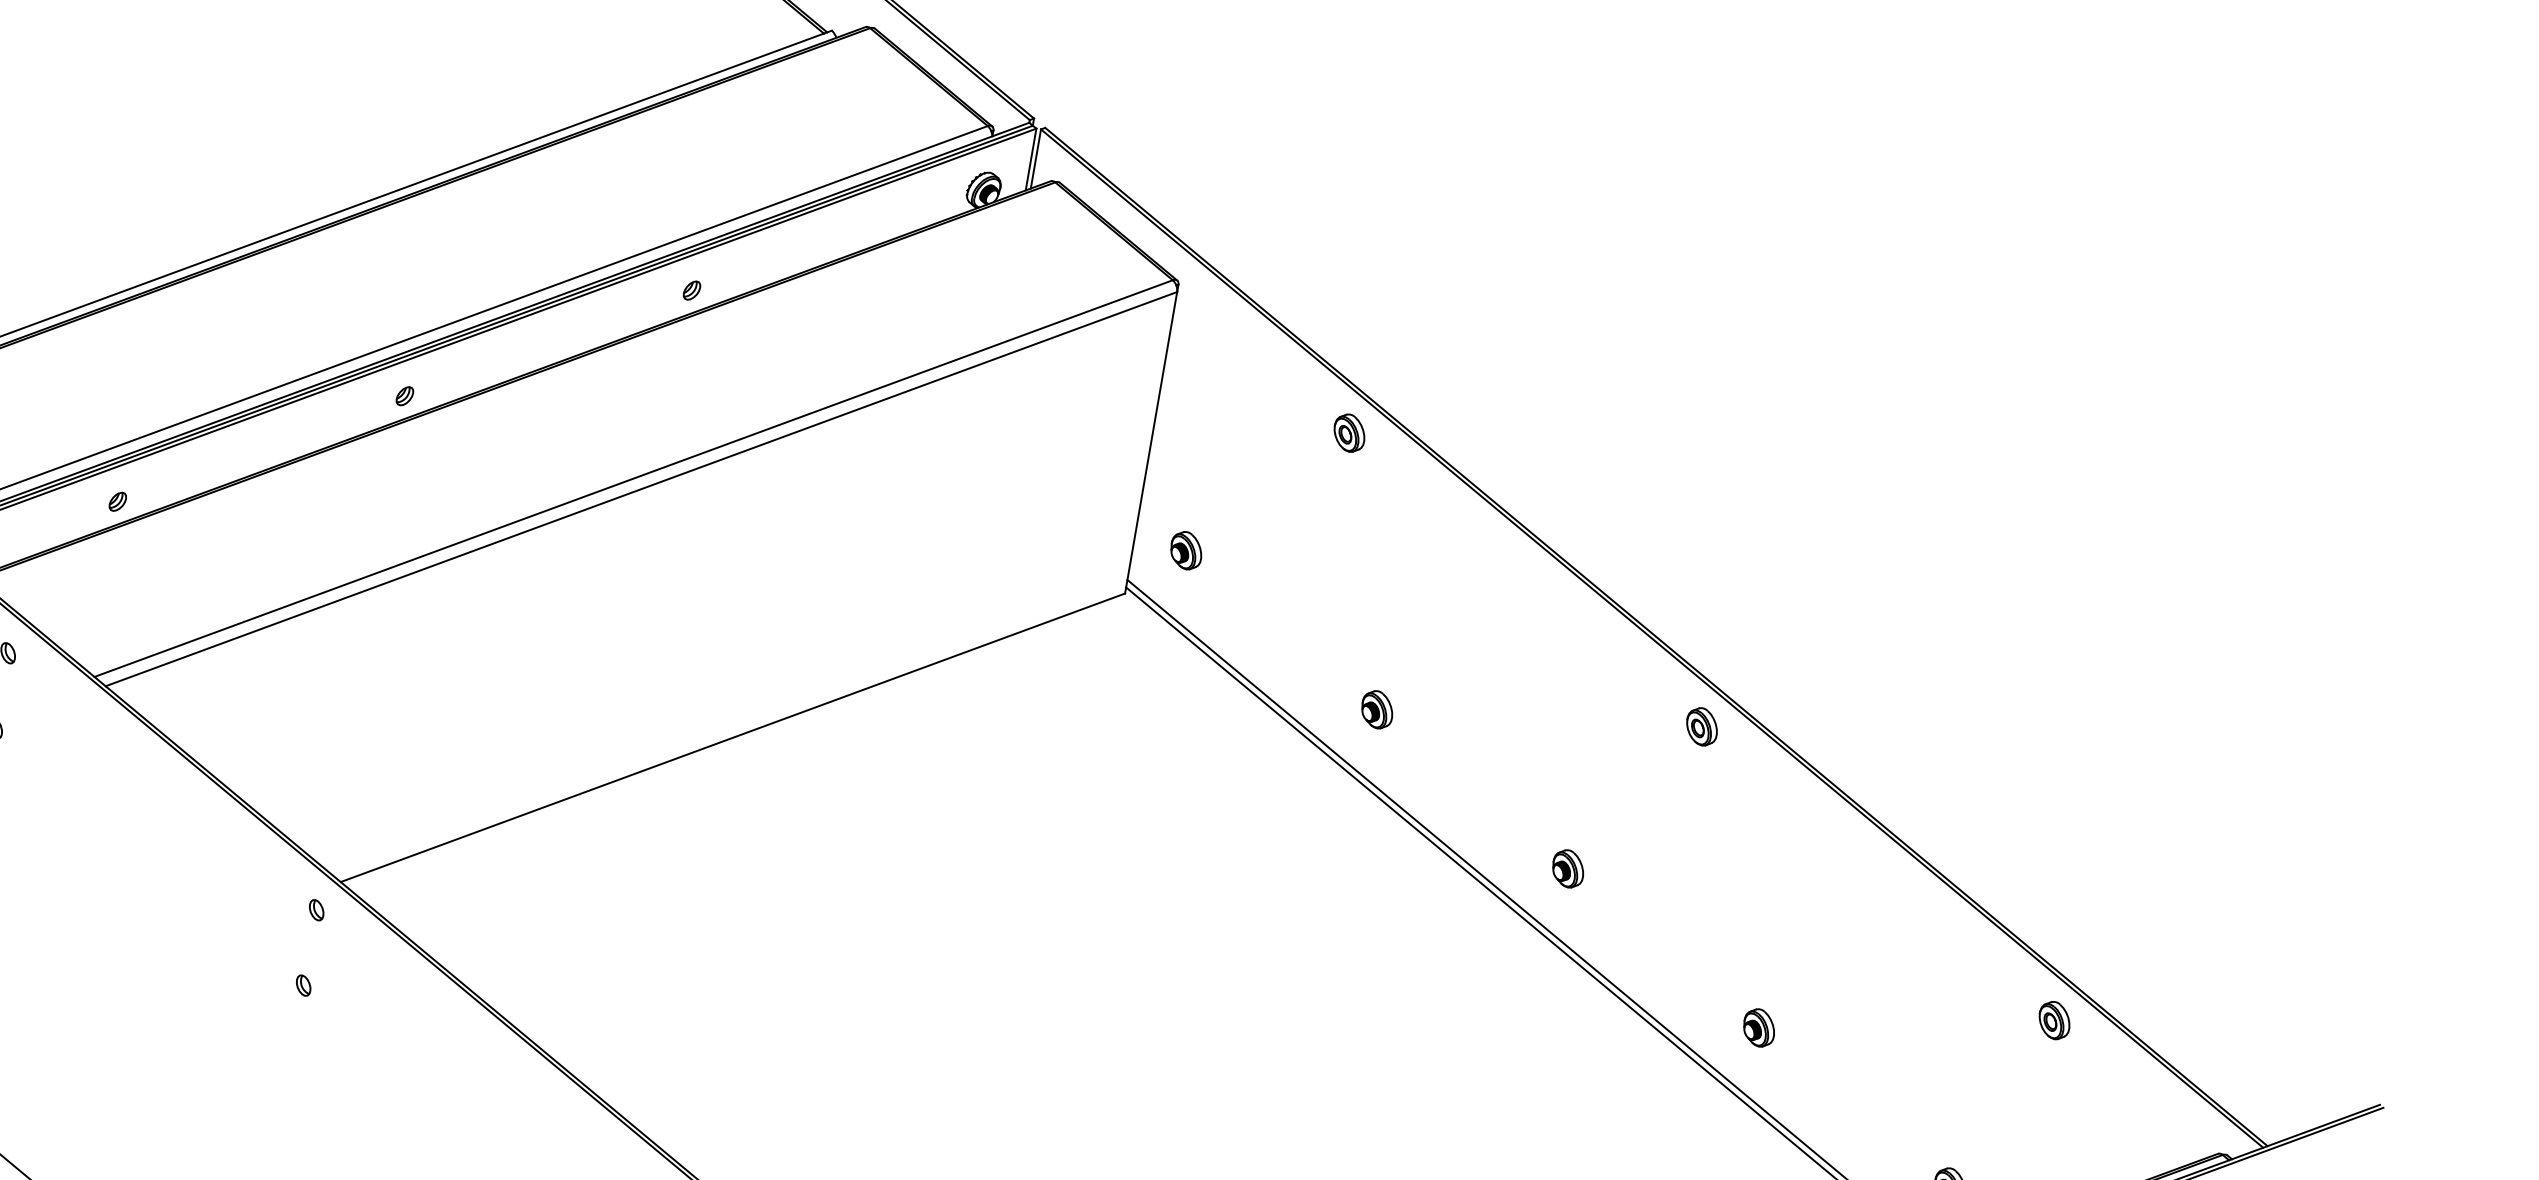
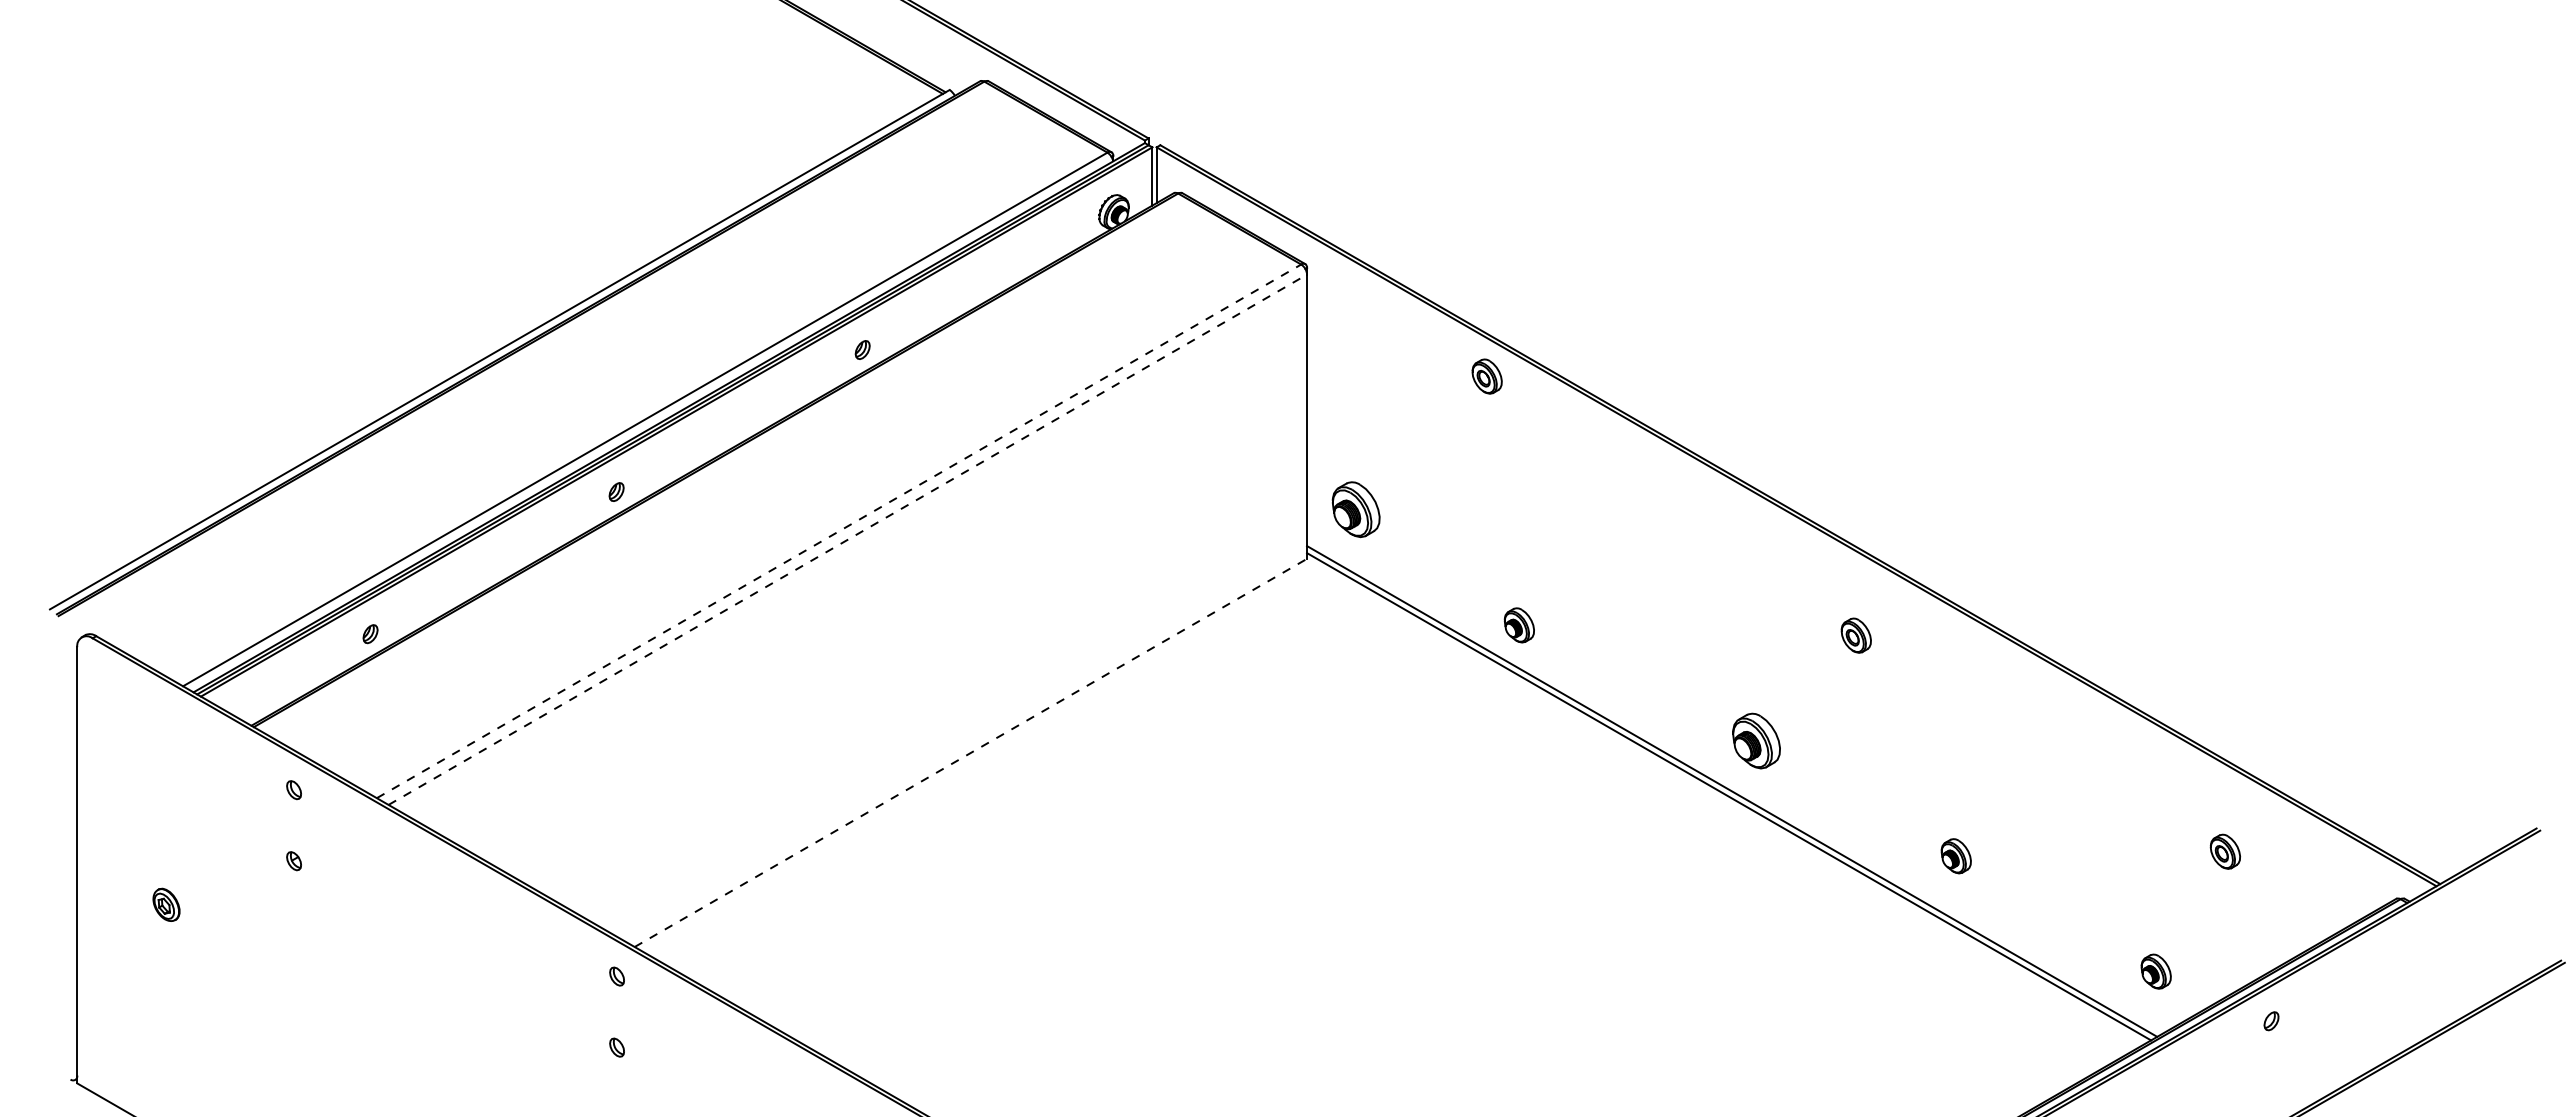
line: (634, 478) -> (839, 531), solid -> dashed
line: (642, 488) -> (848, 539), solid -> dashed
part: (1186, 551) -> (1356, 510), size x1.6
part: (1376, 709) -> (1518, 625), moved
part: (1701, 726) -> (1855, 635), moved
line: (733, 737) -> (971, 752), solid -> dashed
part: (1567, 868) -> (1755, 740), size x1.6
part: (2054, 1020) -> (2225, 851), moved

